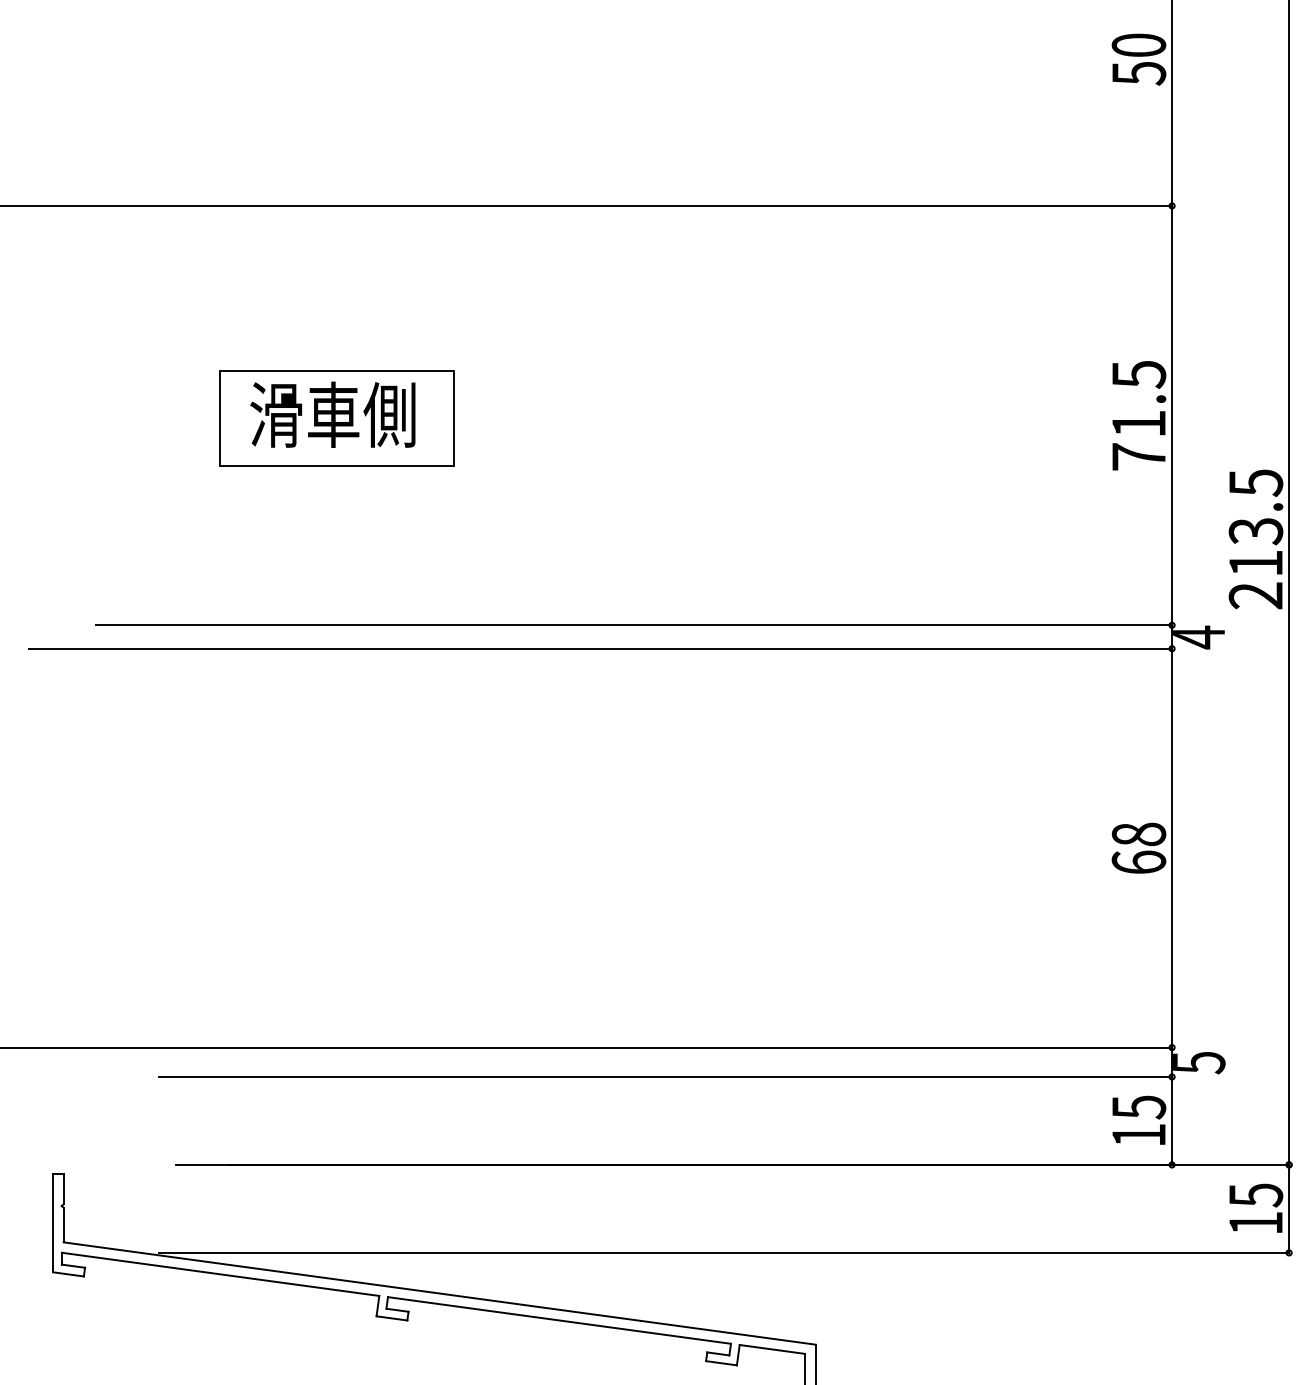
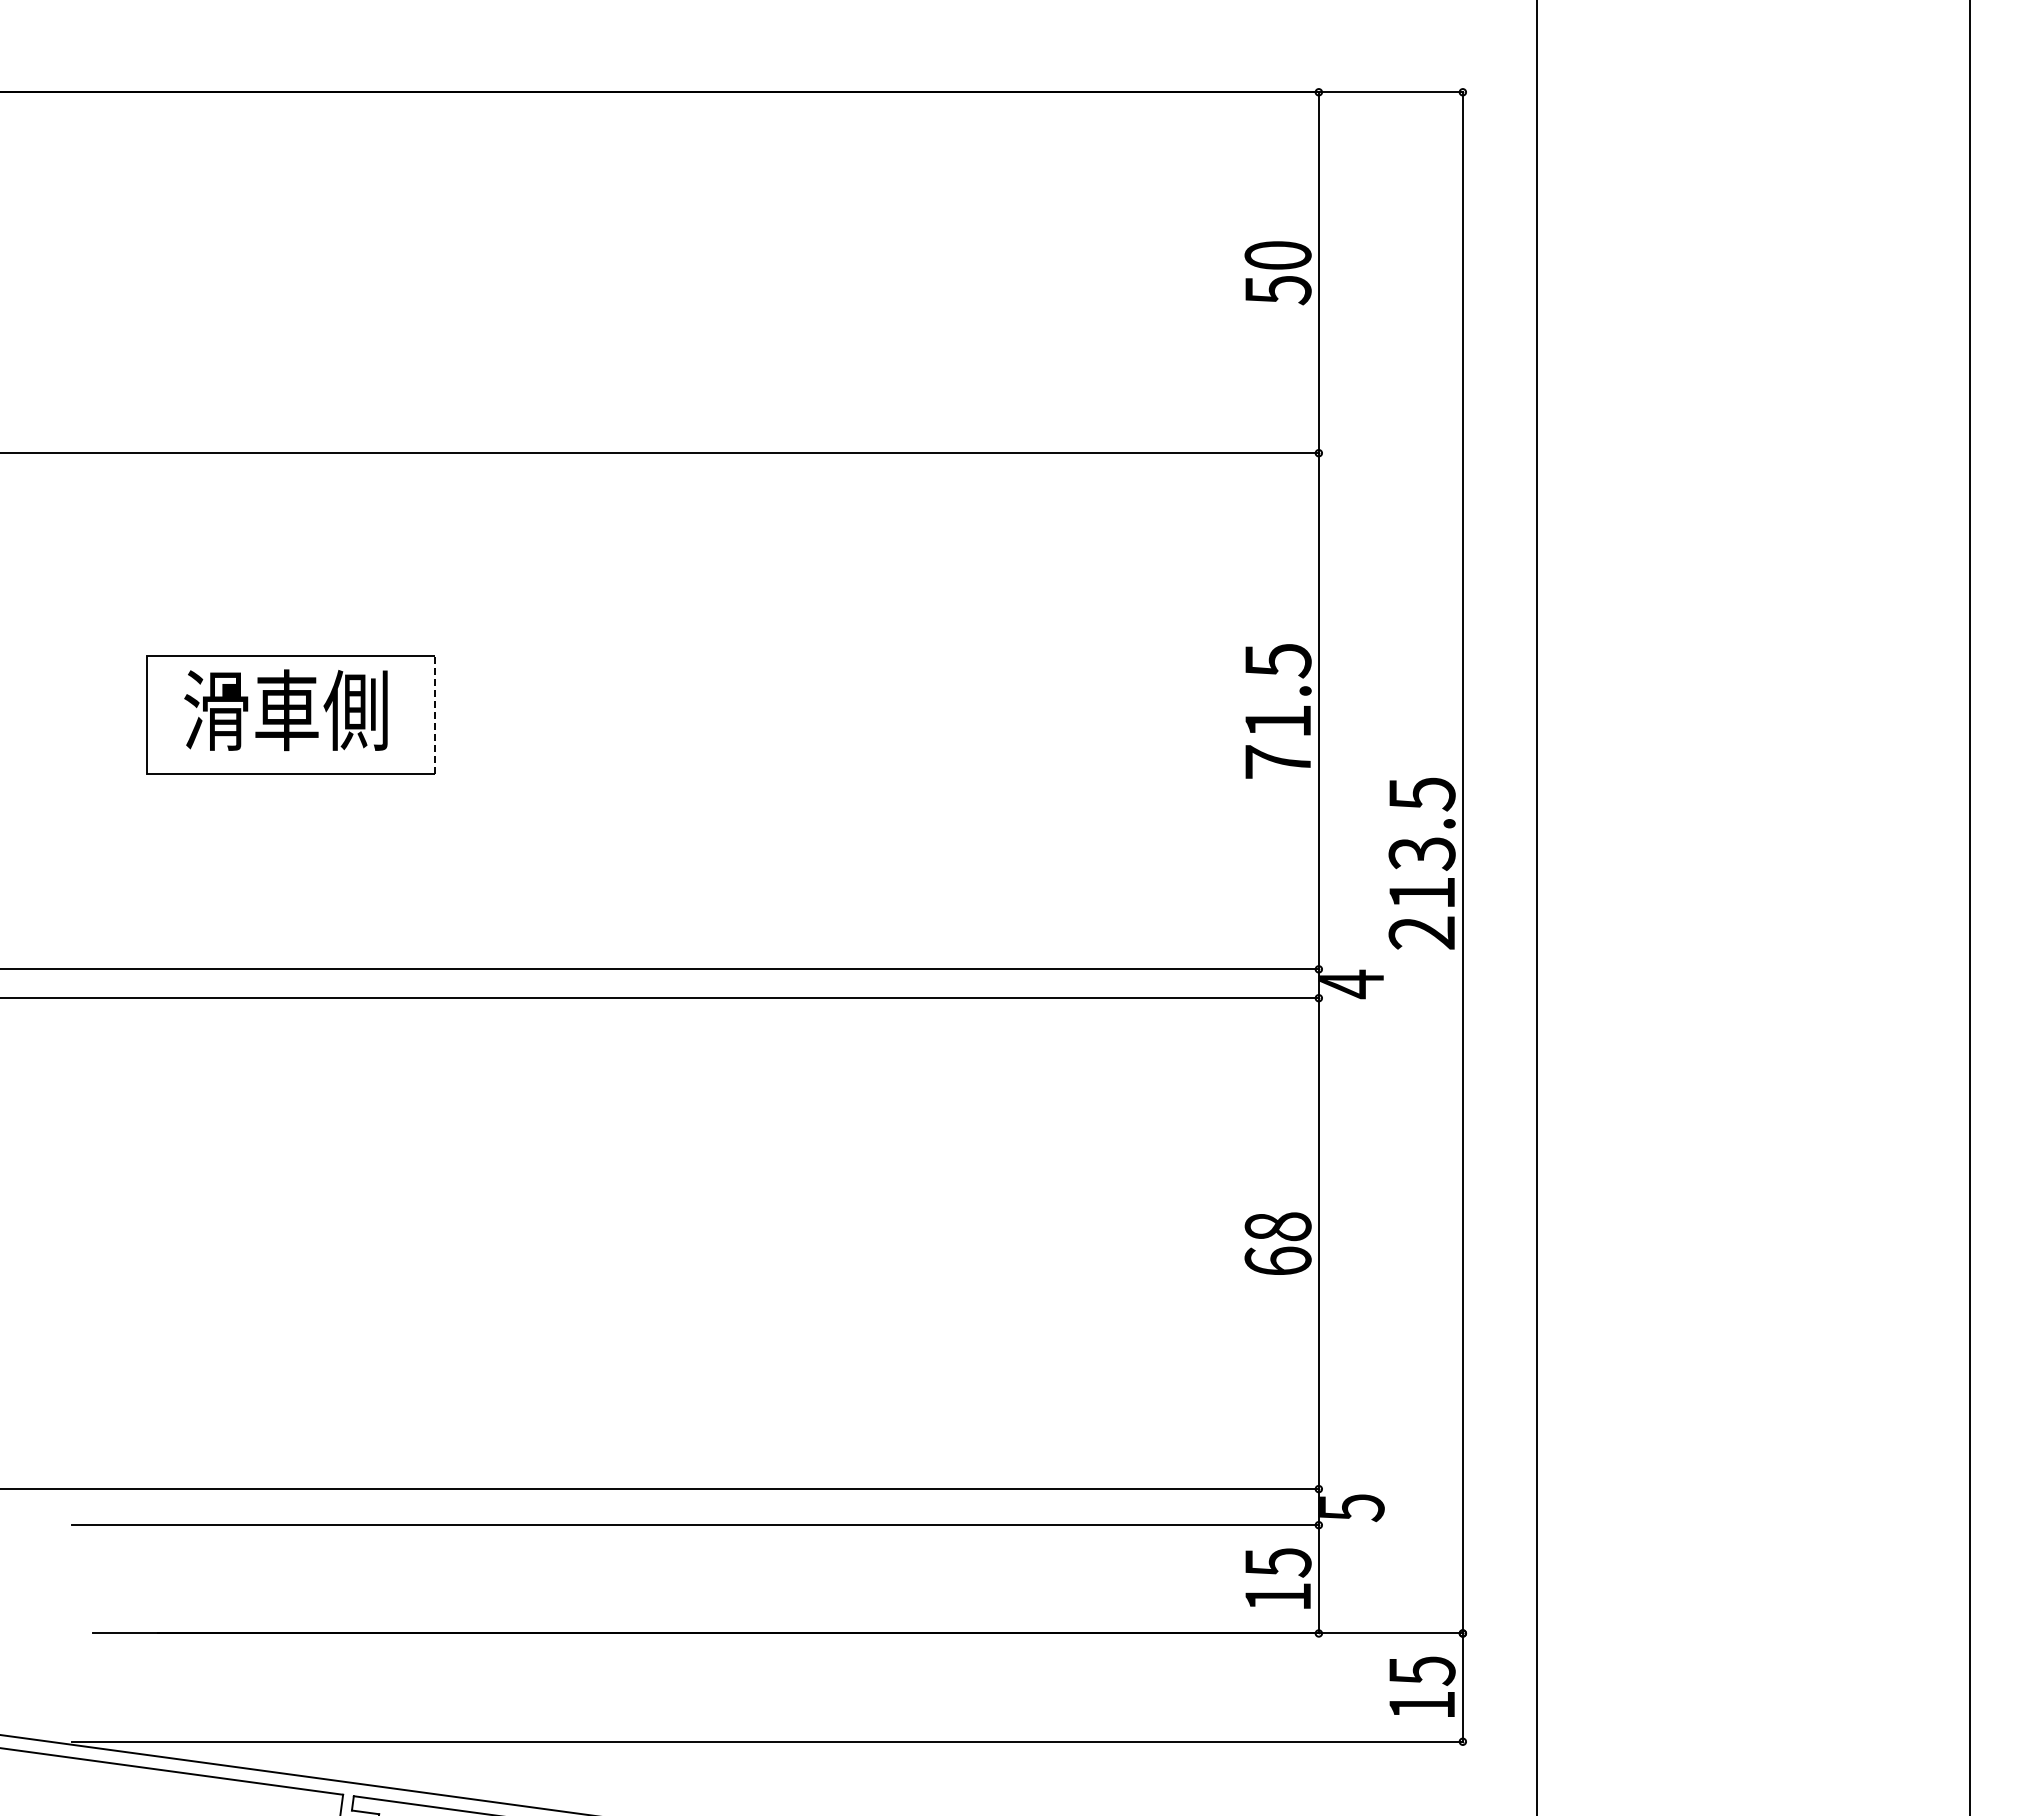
line: (454, 419) -> (435, 715), solid -> dashed

